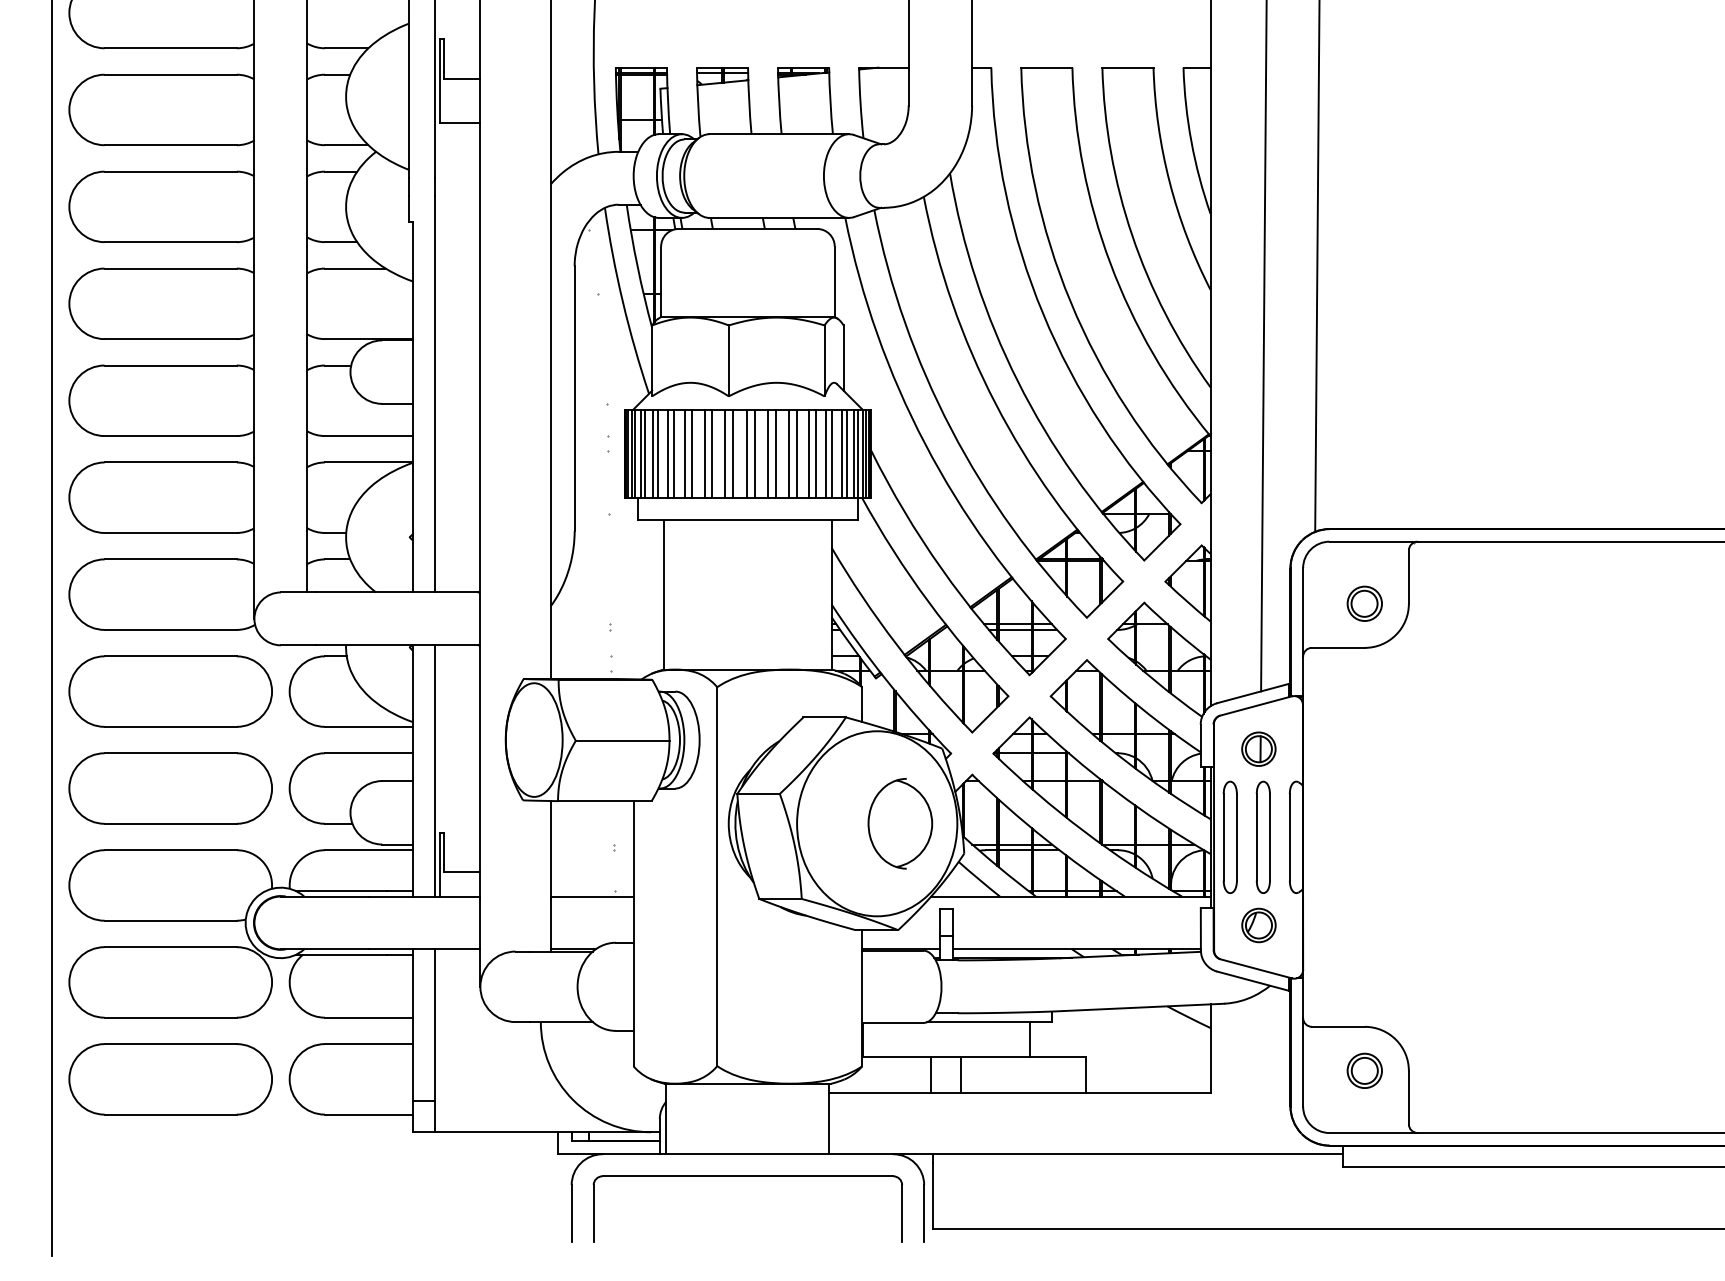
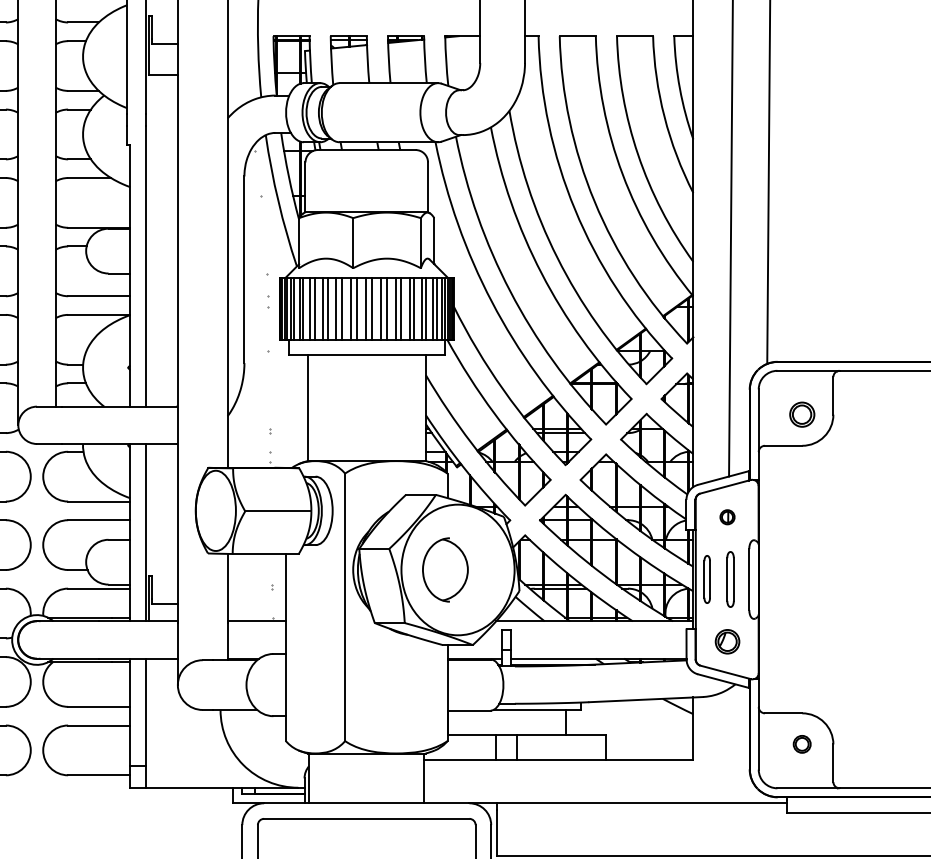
part: (1258, 748) -> (727, 516), size x0.6
part: (900, 823) -> (445, 569), moved
part: (1229, 836) -> (706, 578), size x0.6
part: (1262, 836) -> (730, 578), size x0.7
part: (1364, 1070) -> (802, 744), size x0.7

